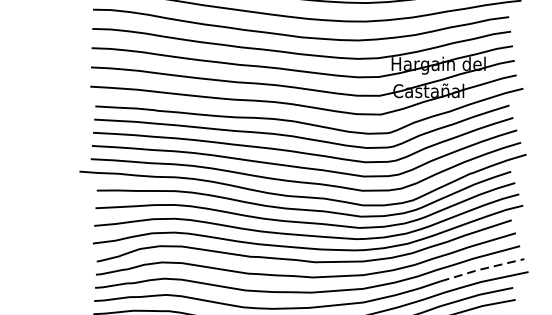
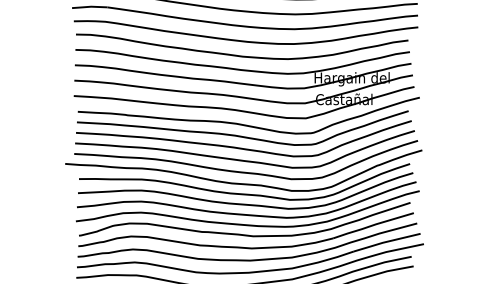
line: (480, 269) -> (385, 242), dashed -> solid

